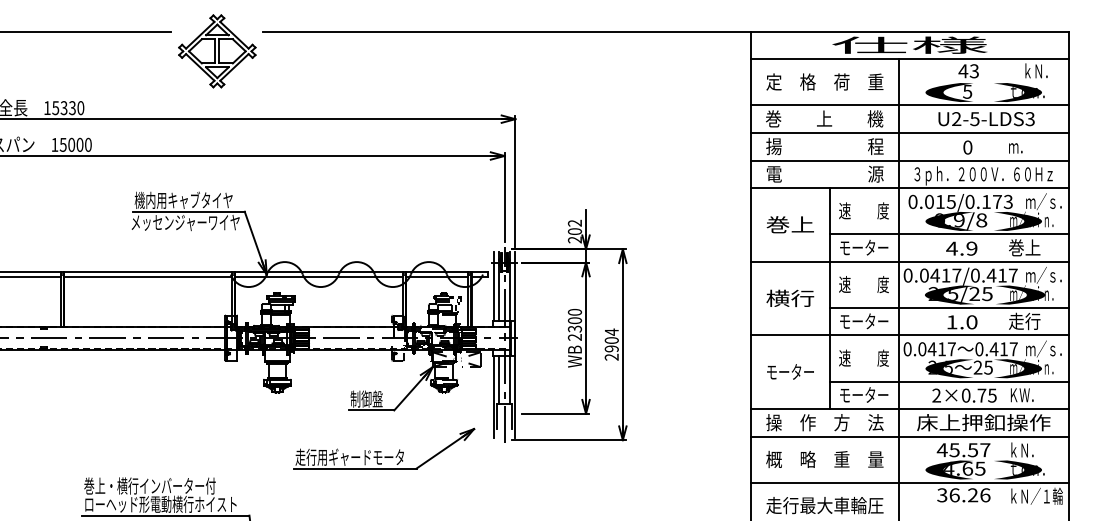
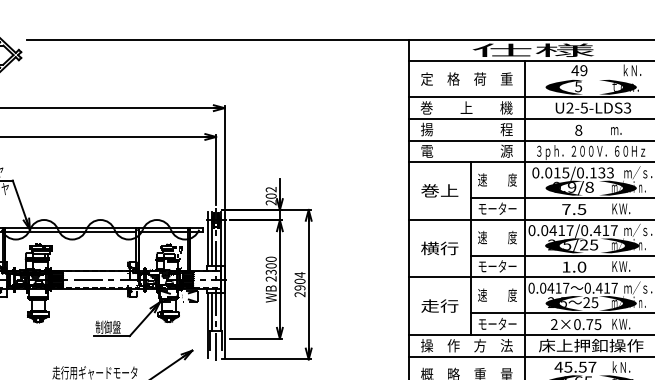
text: (973, 71) -> (583, 70), 43 -> 49
text: (967, 147) -> (578, 130), 0 -> 8
text: (996, 201) -> (601, 172), 0.015/0.173 -> 0.015/0.133
text: (1024, 247) -> (623, 208), 巻上 -> ＫＷ．
text: (961, 248) -> (573, 209), 4.9 -> 7.5
text: (1024, 321) -> (623, 266), 走行 -> ＫＷ．
text: (790, 371) -> (439, 305), モーター -> 走行

